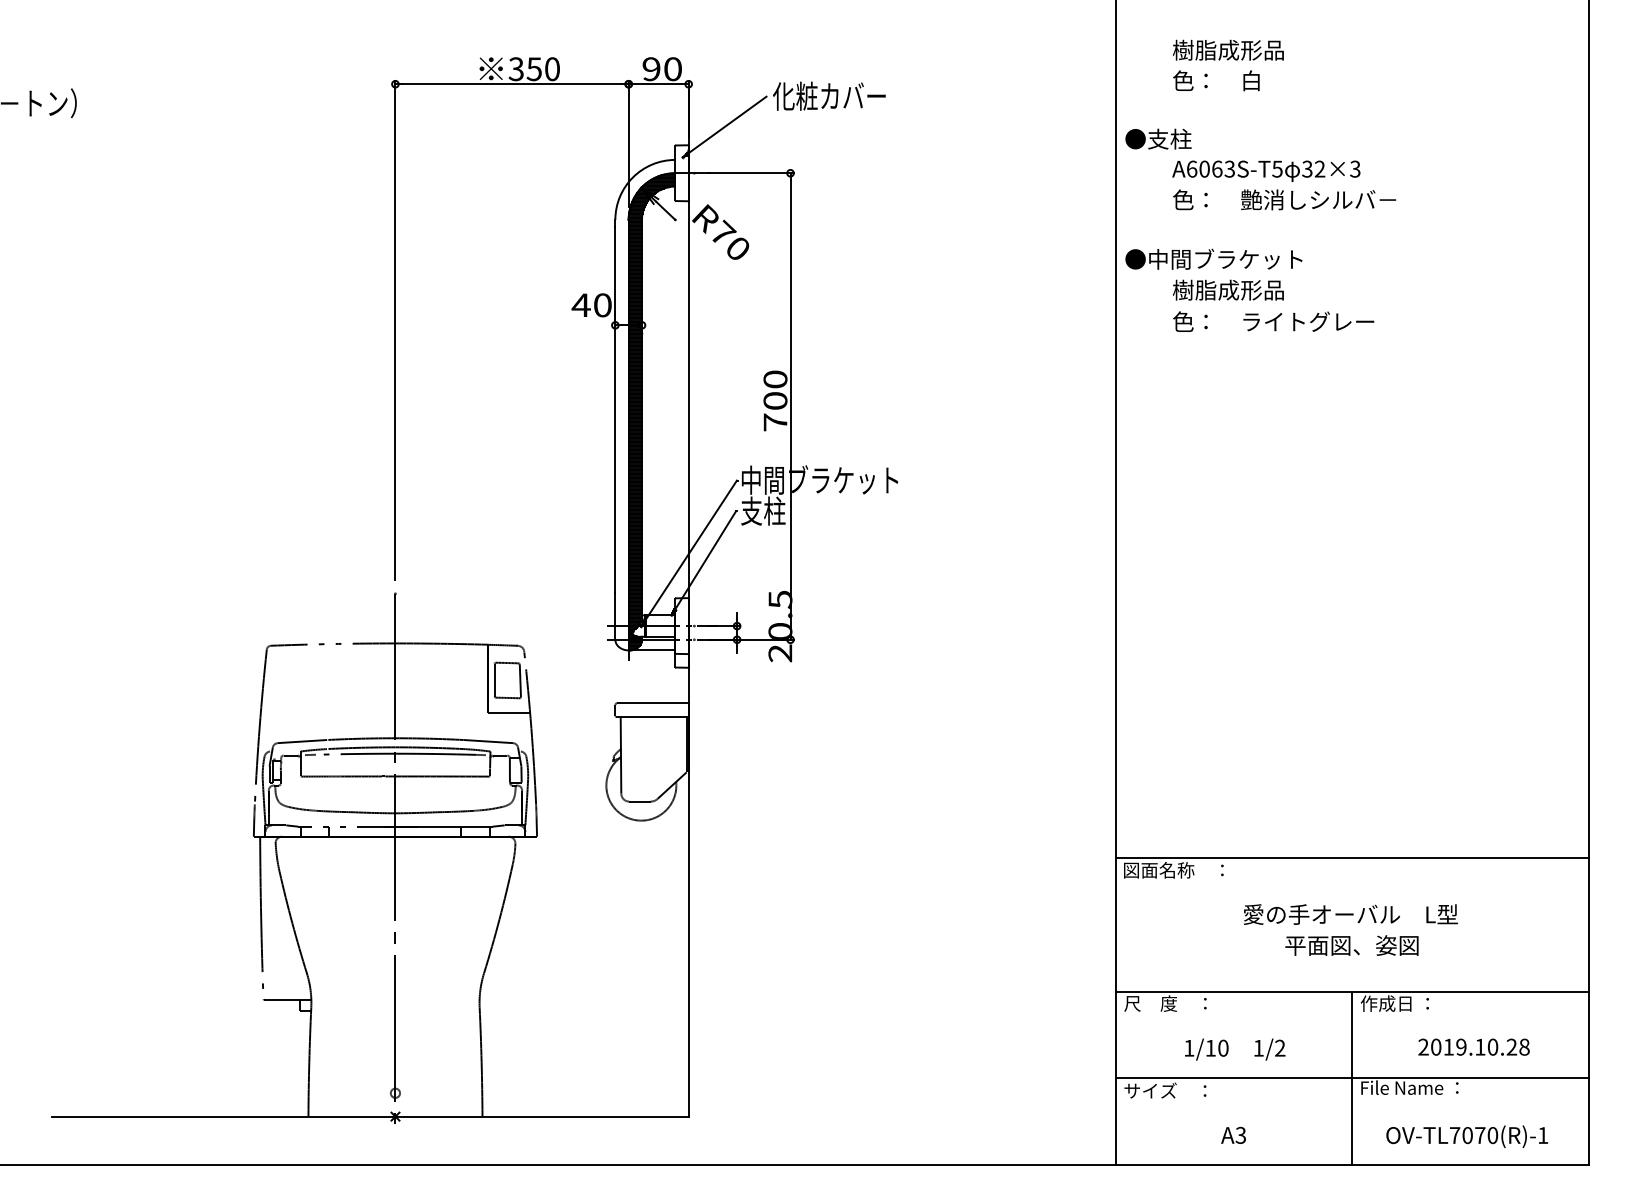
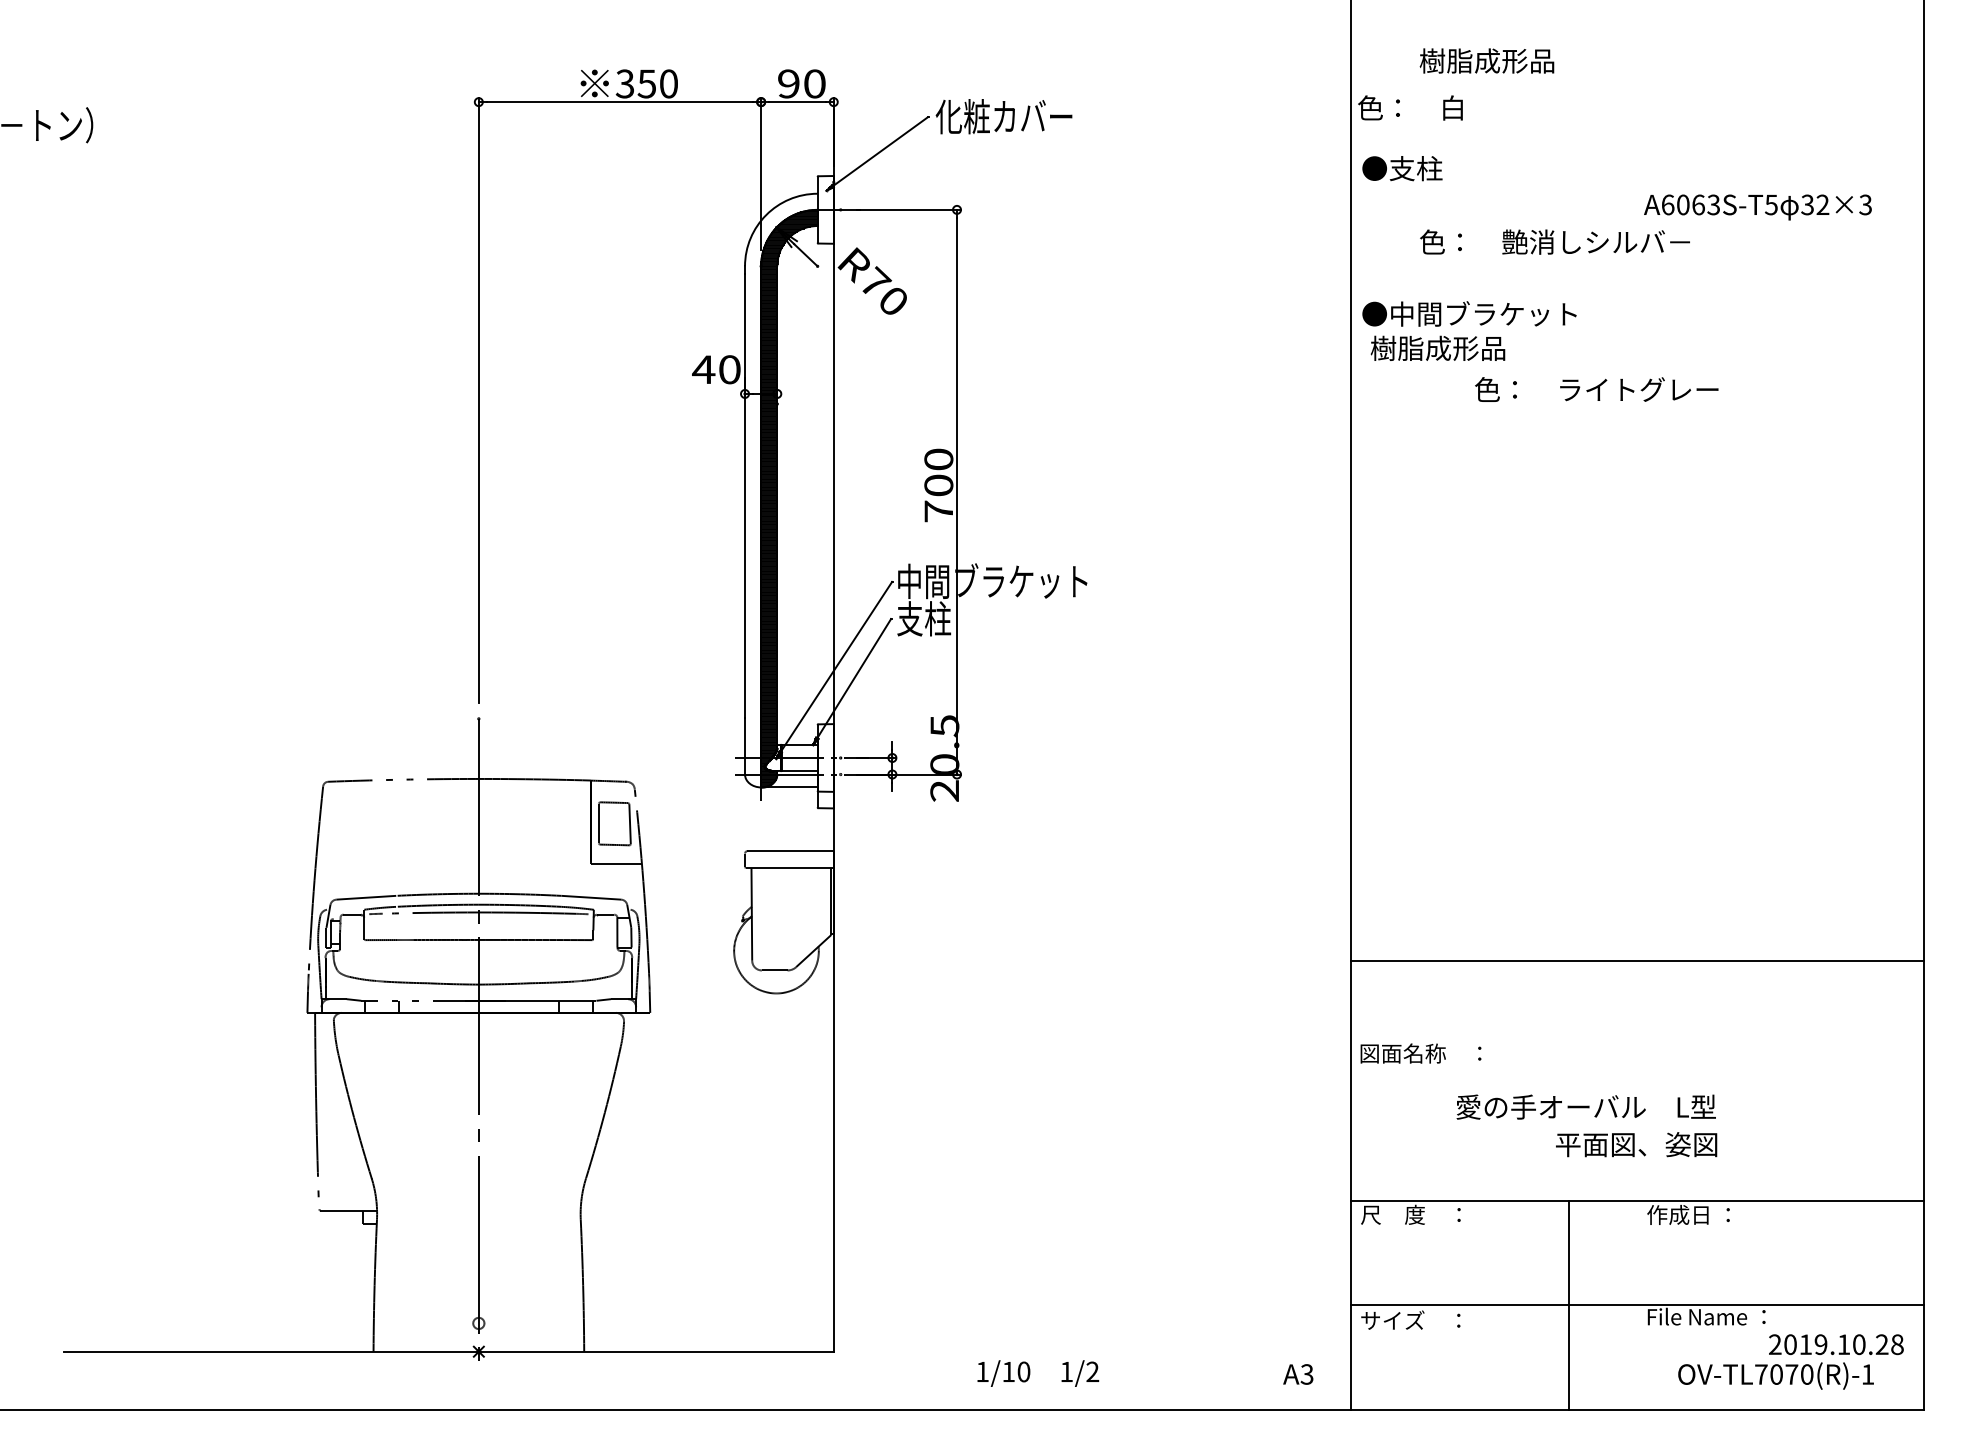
text: (1216, 80) -> (1410, 107), moved
text: (1265, 171) -> (1757, 207), moved
text: (1227, 289) -> (1437, 347), moved
text: (1273, 321) -> (1596, 389), moved
line: (1351, 858) -> (1636, 961), moved
text: (1350, 914) -> (1585, 1106), moved
text: (1474, 1047) -> (1836, 1344), moved
text: (1235, 1049) -> (1038, 1373), moved
line: (1352, 1078) -> (1569, 1305), moved
text: (1233, 1135) -> (1298, 1374), moved

